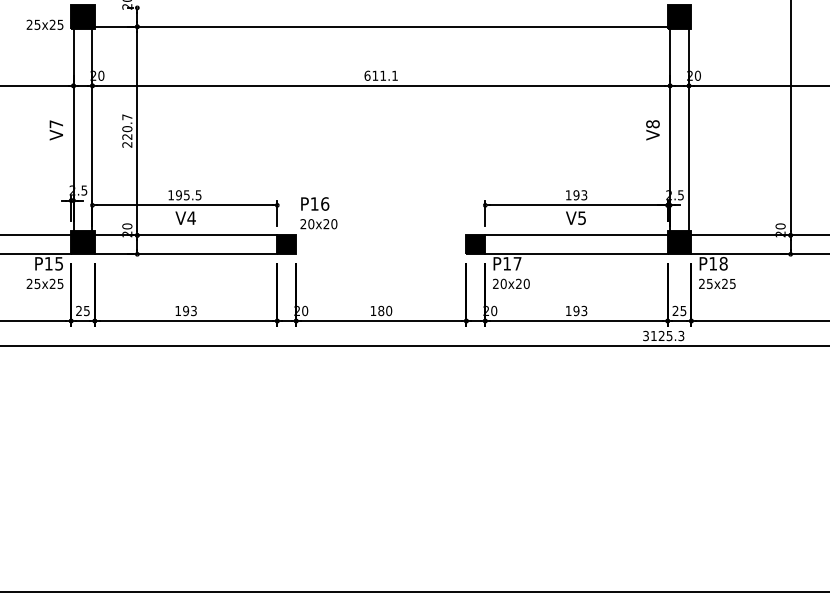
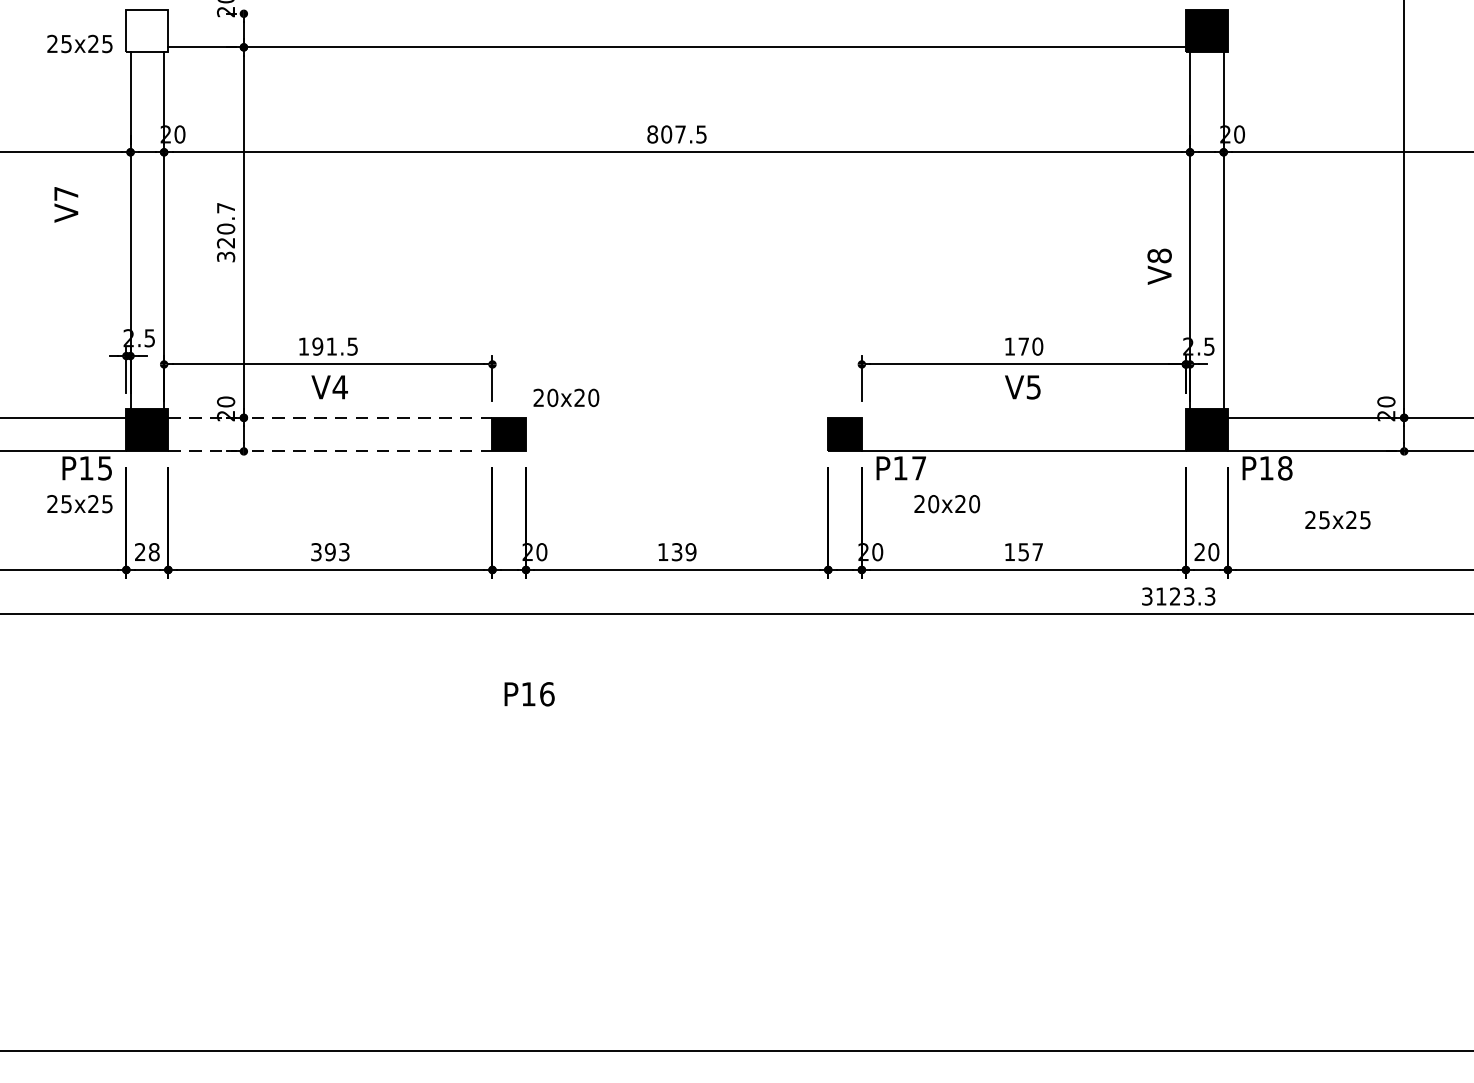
fill: (82, 17) -> (146, 30), removed
text: (380, 75) -> (675, 133), 611.1 -> 807.5
text: (55, 130) -> (64, 204), moved
text: (652, 130) -> (1158, 267), moved
text: (127, 144) -> (226, 256), 220.7 -> 320.7
text: (186, 195) -> (331, 347), 195.5 -> 191.5
text: (580, 195) -> (1030, 347), 193 -> 170
text: (315, 203) -> (530, 693), moved
line: (186, 235) -> (331, 418), solid -> dashed
line: (576, 235) -> (1023, 418), removed
line: (186, 254) -> (331, 451), solid -> dashed
text: (511, 283) -> (947, 503), moved
text: (717, 283) -> (1338, 519), moved
text: (86, 310) -> (153, 551), 25 -> 28
text: (178, 310) -> (316, 551), 193 -> 393
text: (580, 310) -> (1030, 551), 193 -> 157
text: (683, 310) -> (1213, 551), 25 -> 20
text: (384, 311) -> (682, 553), 180 -> 139
text: (669, 335) -> (1189, 595), 3125.3 -> 3123.3

